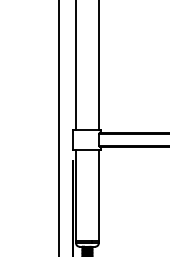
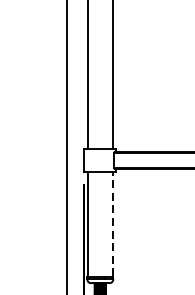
line: (98, 195) -> (112, 224), solid -> dashed

